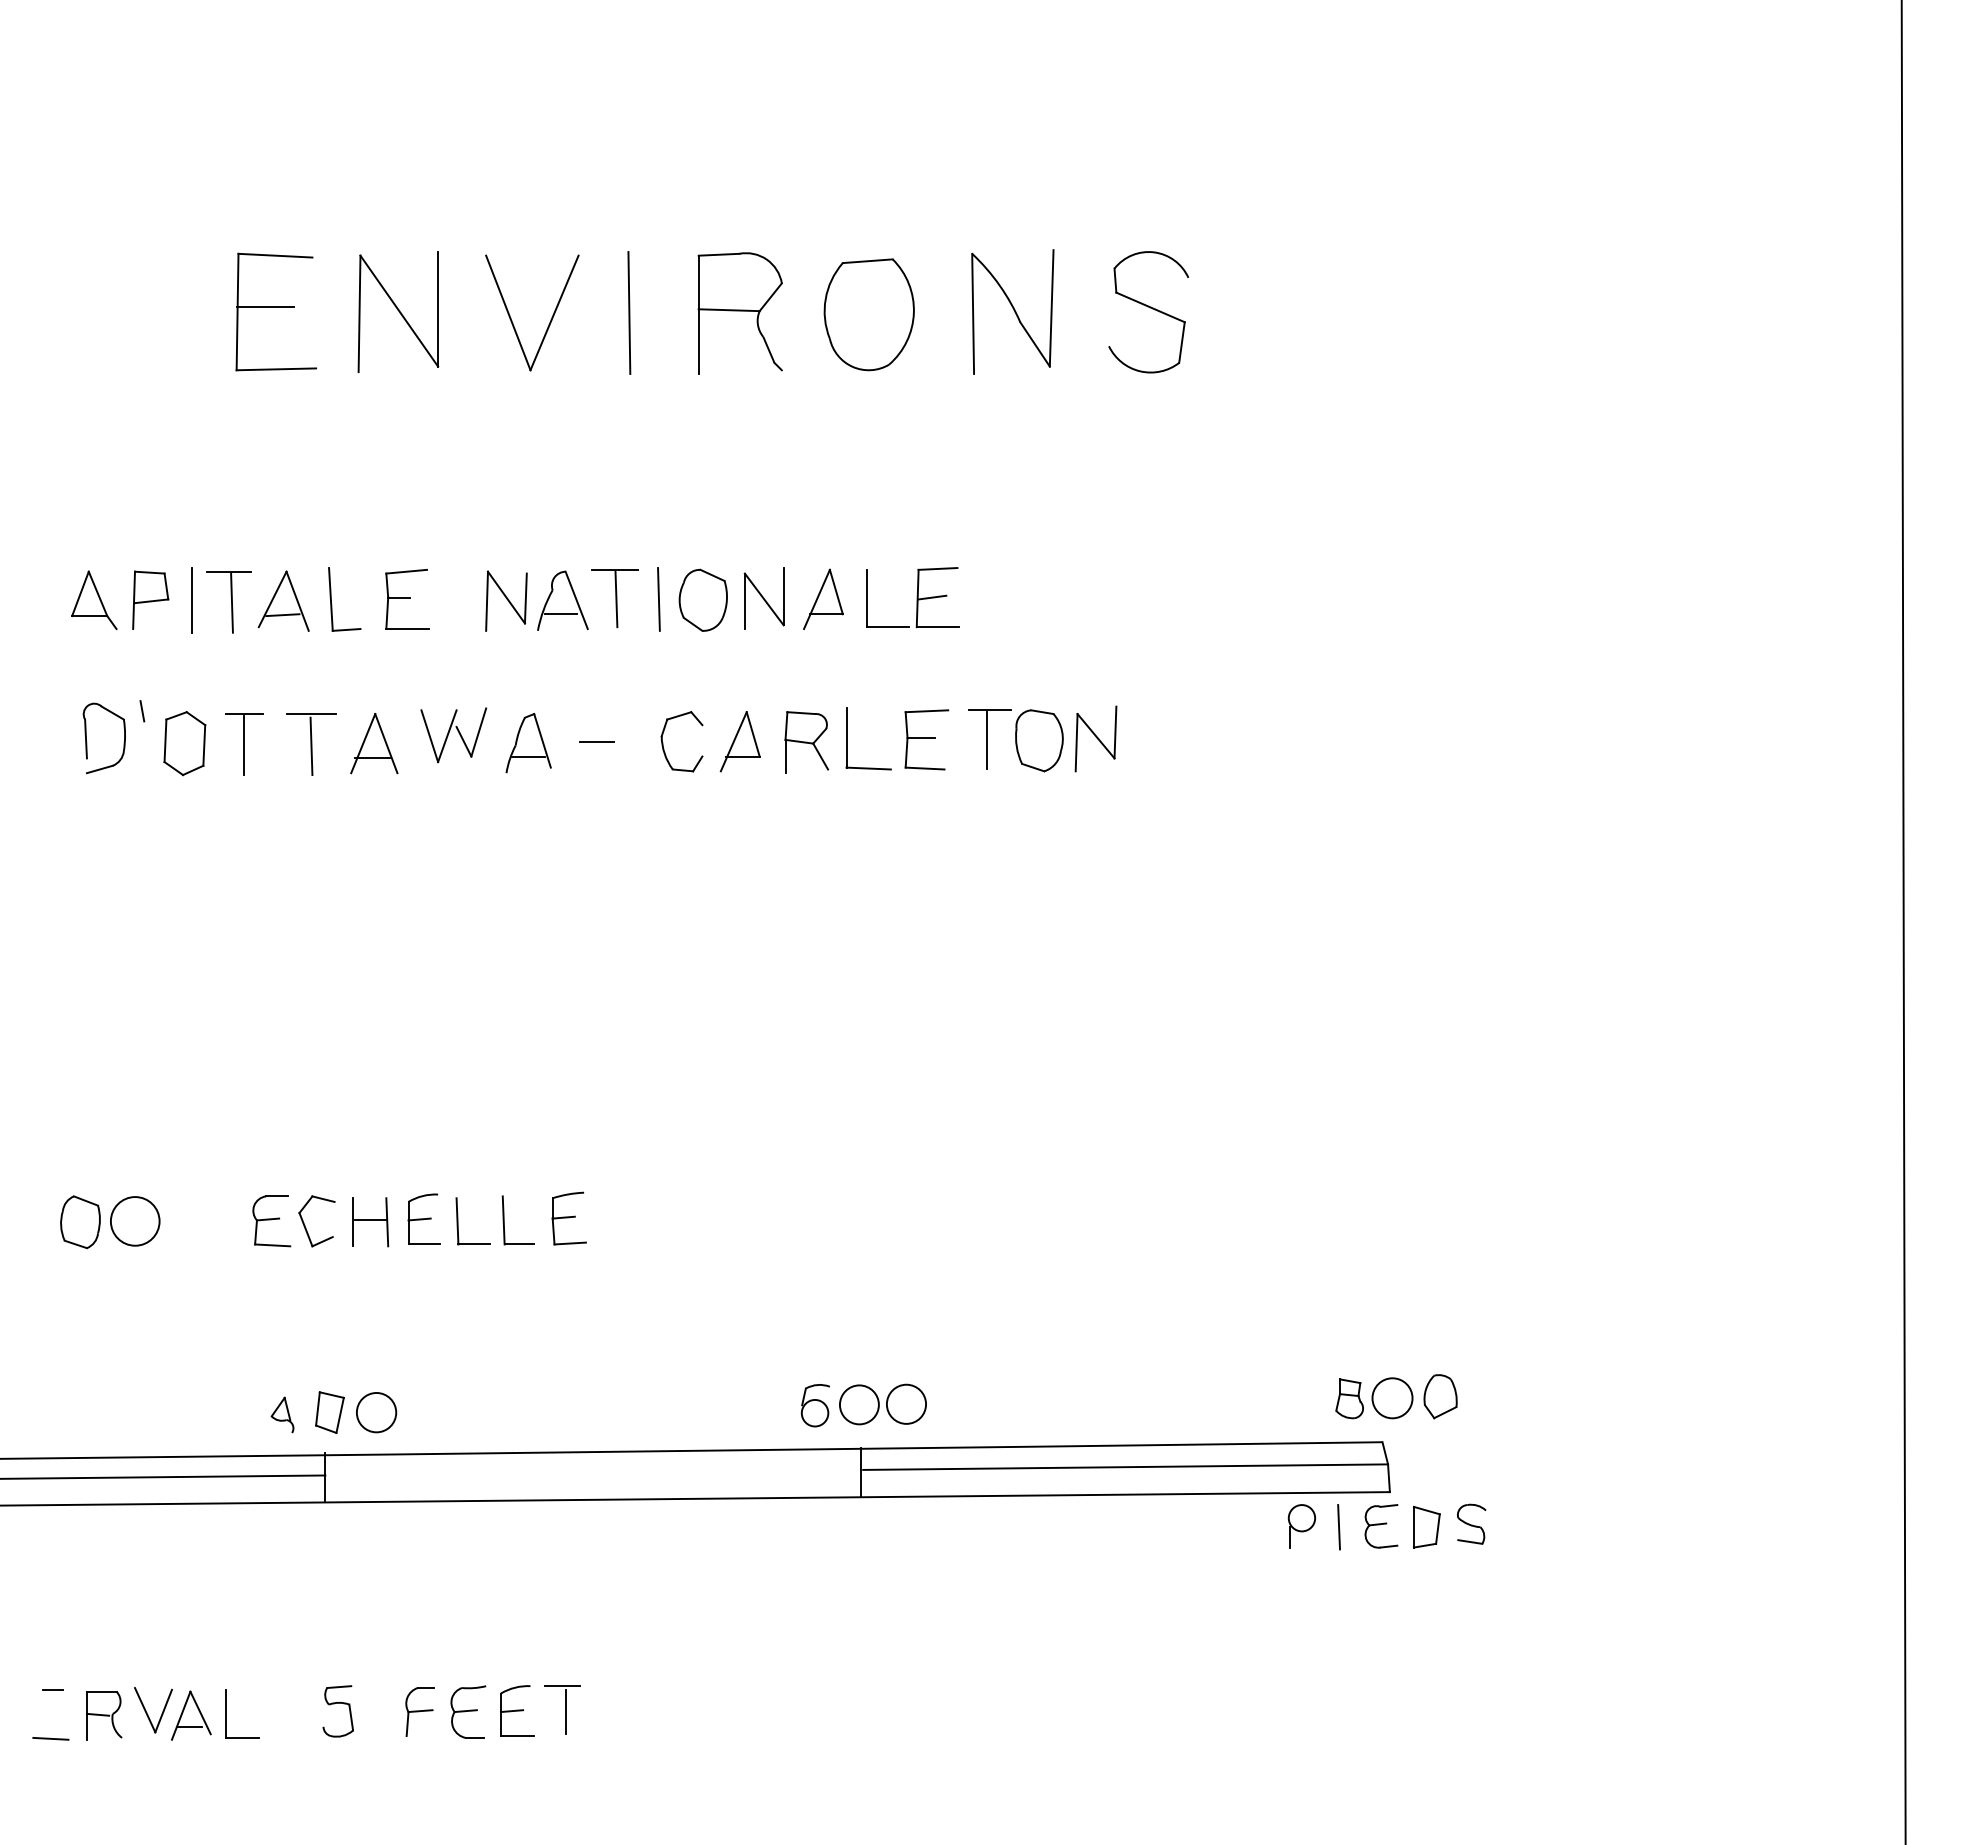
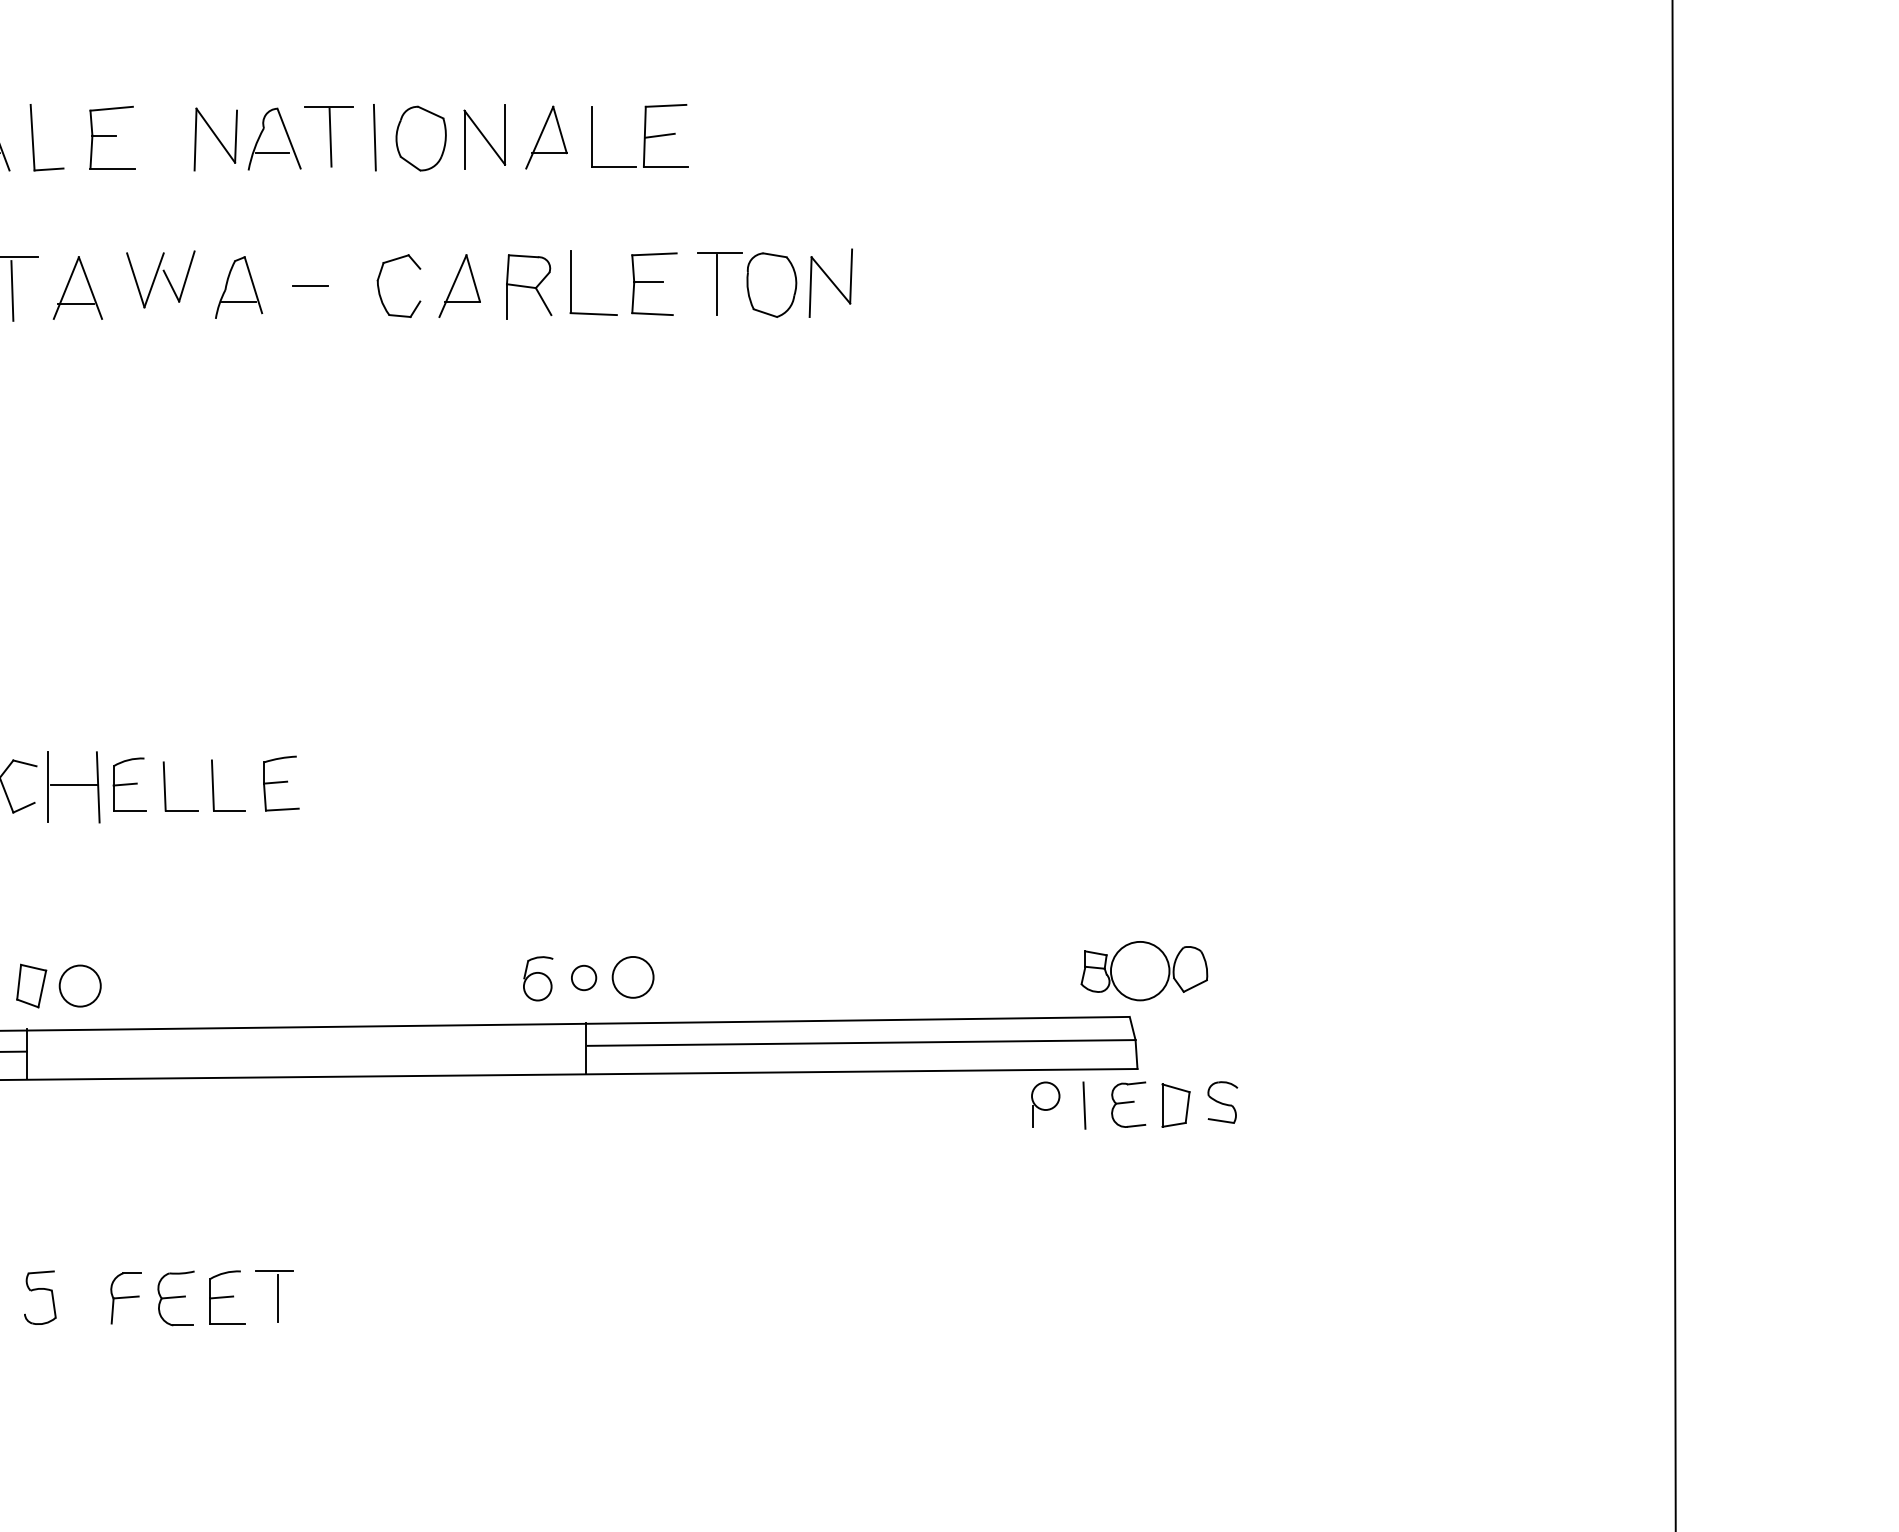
part: (370, 1222) -> (73, 787), size x1.4
circle: (1392, 1398) -> (1140, 971), size x1.4
circle: (858, 1404) -> (583, 977), size x0.6

